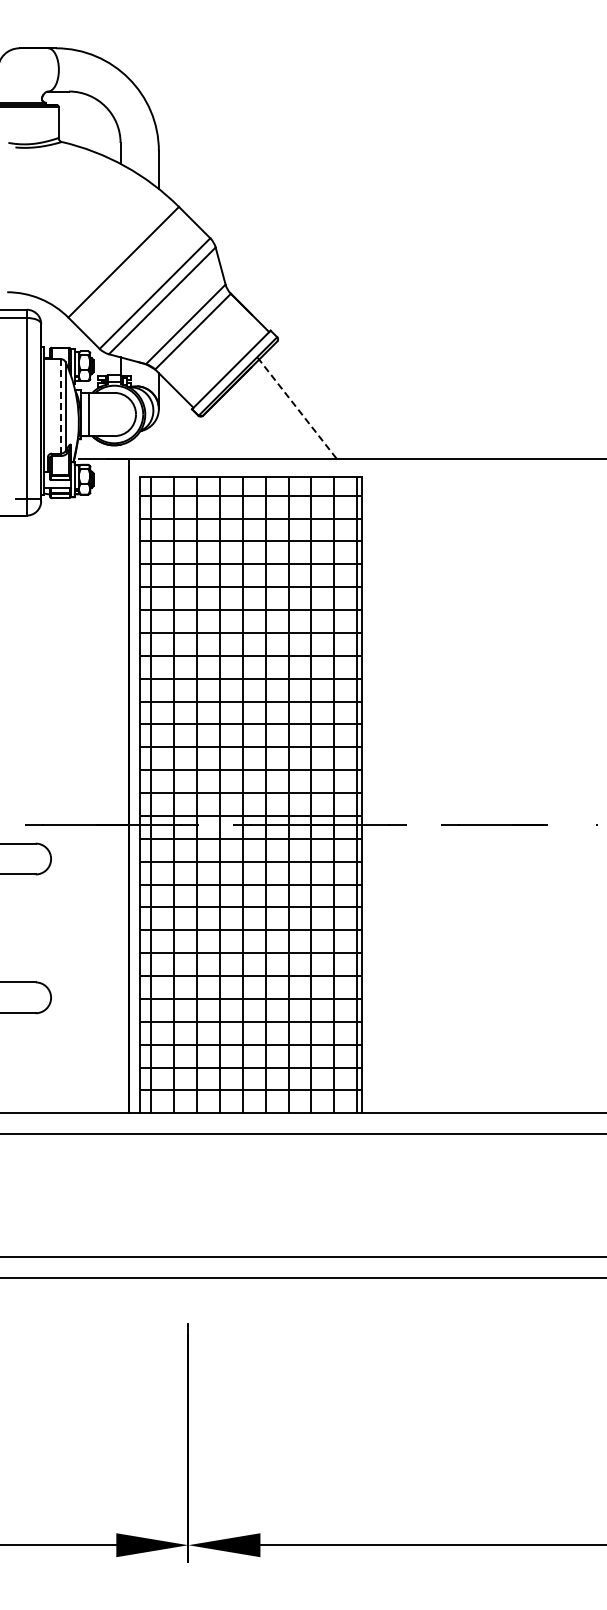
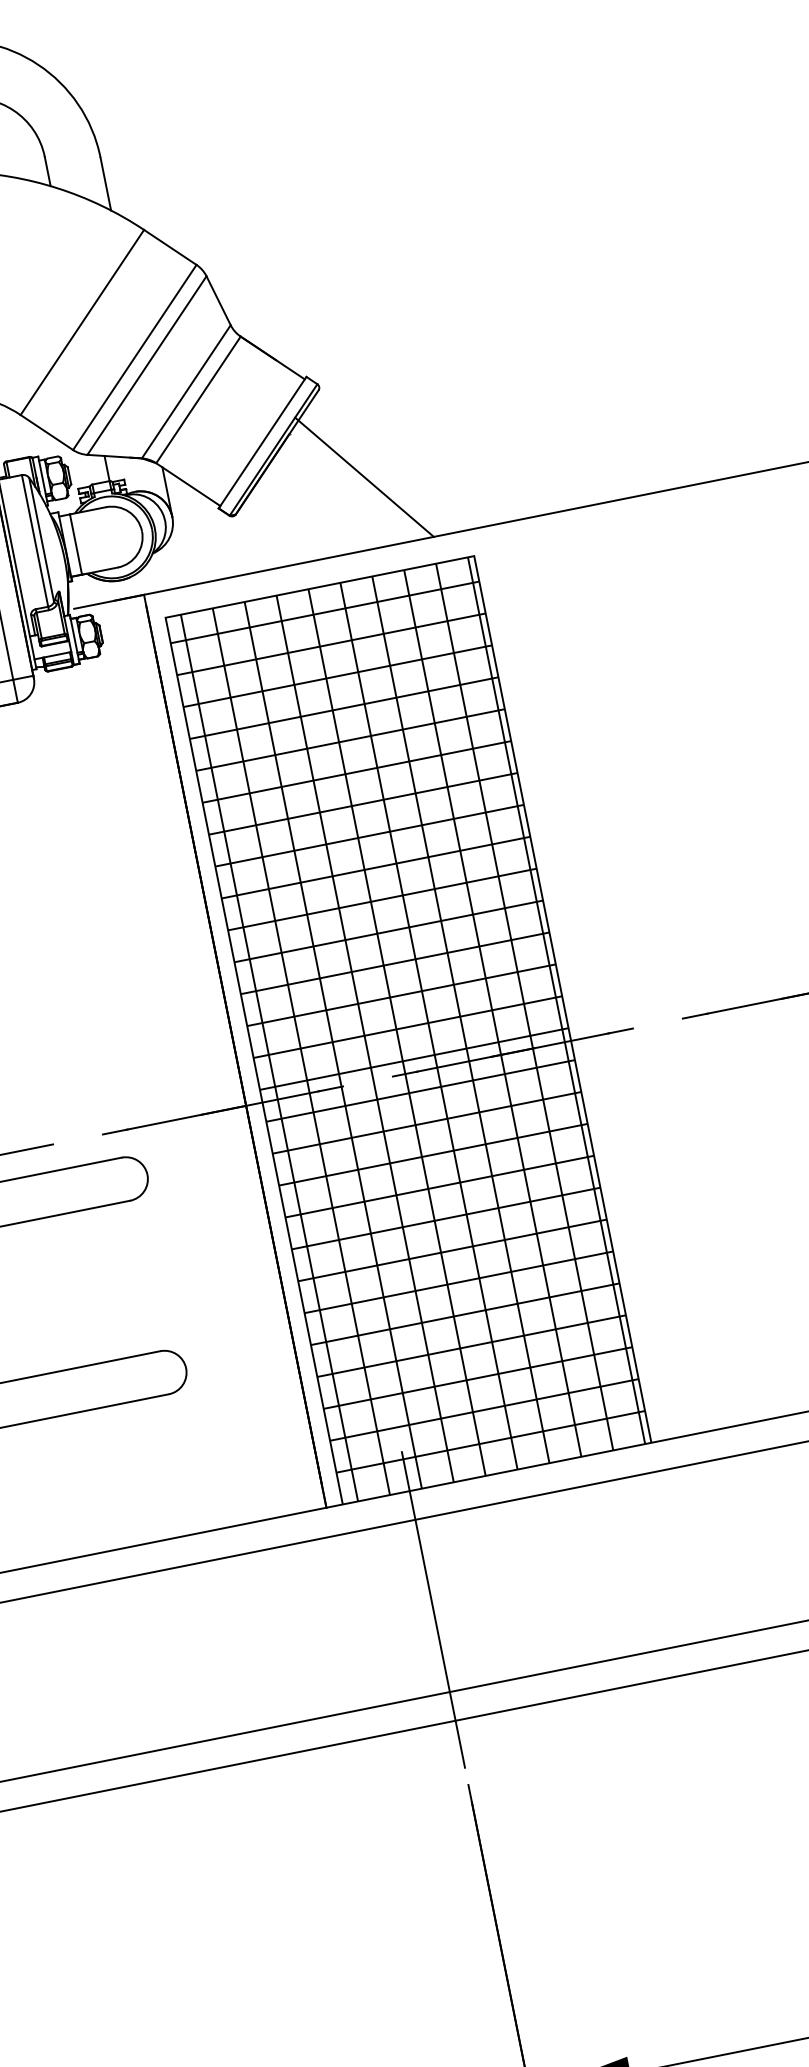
line: (60, 405) -> (34, 539), dashed -> solid
line: (296, 407) -> (363, 476), dashed -> solid
line: (188, 1198) -> (433, 1609), added

